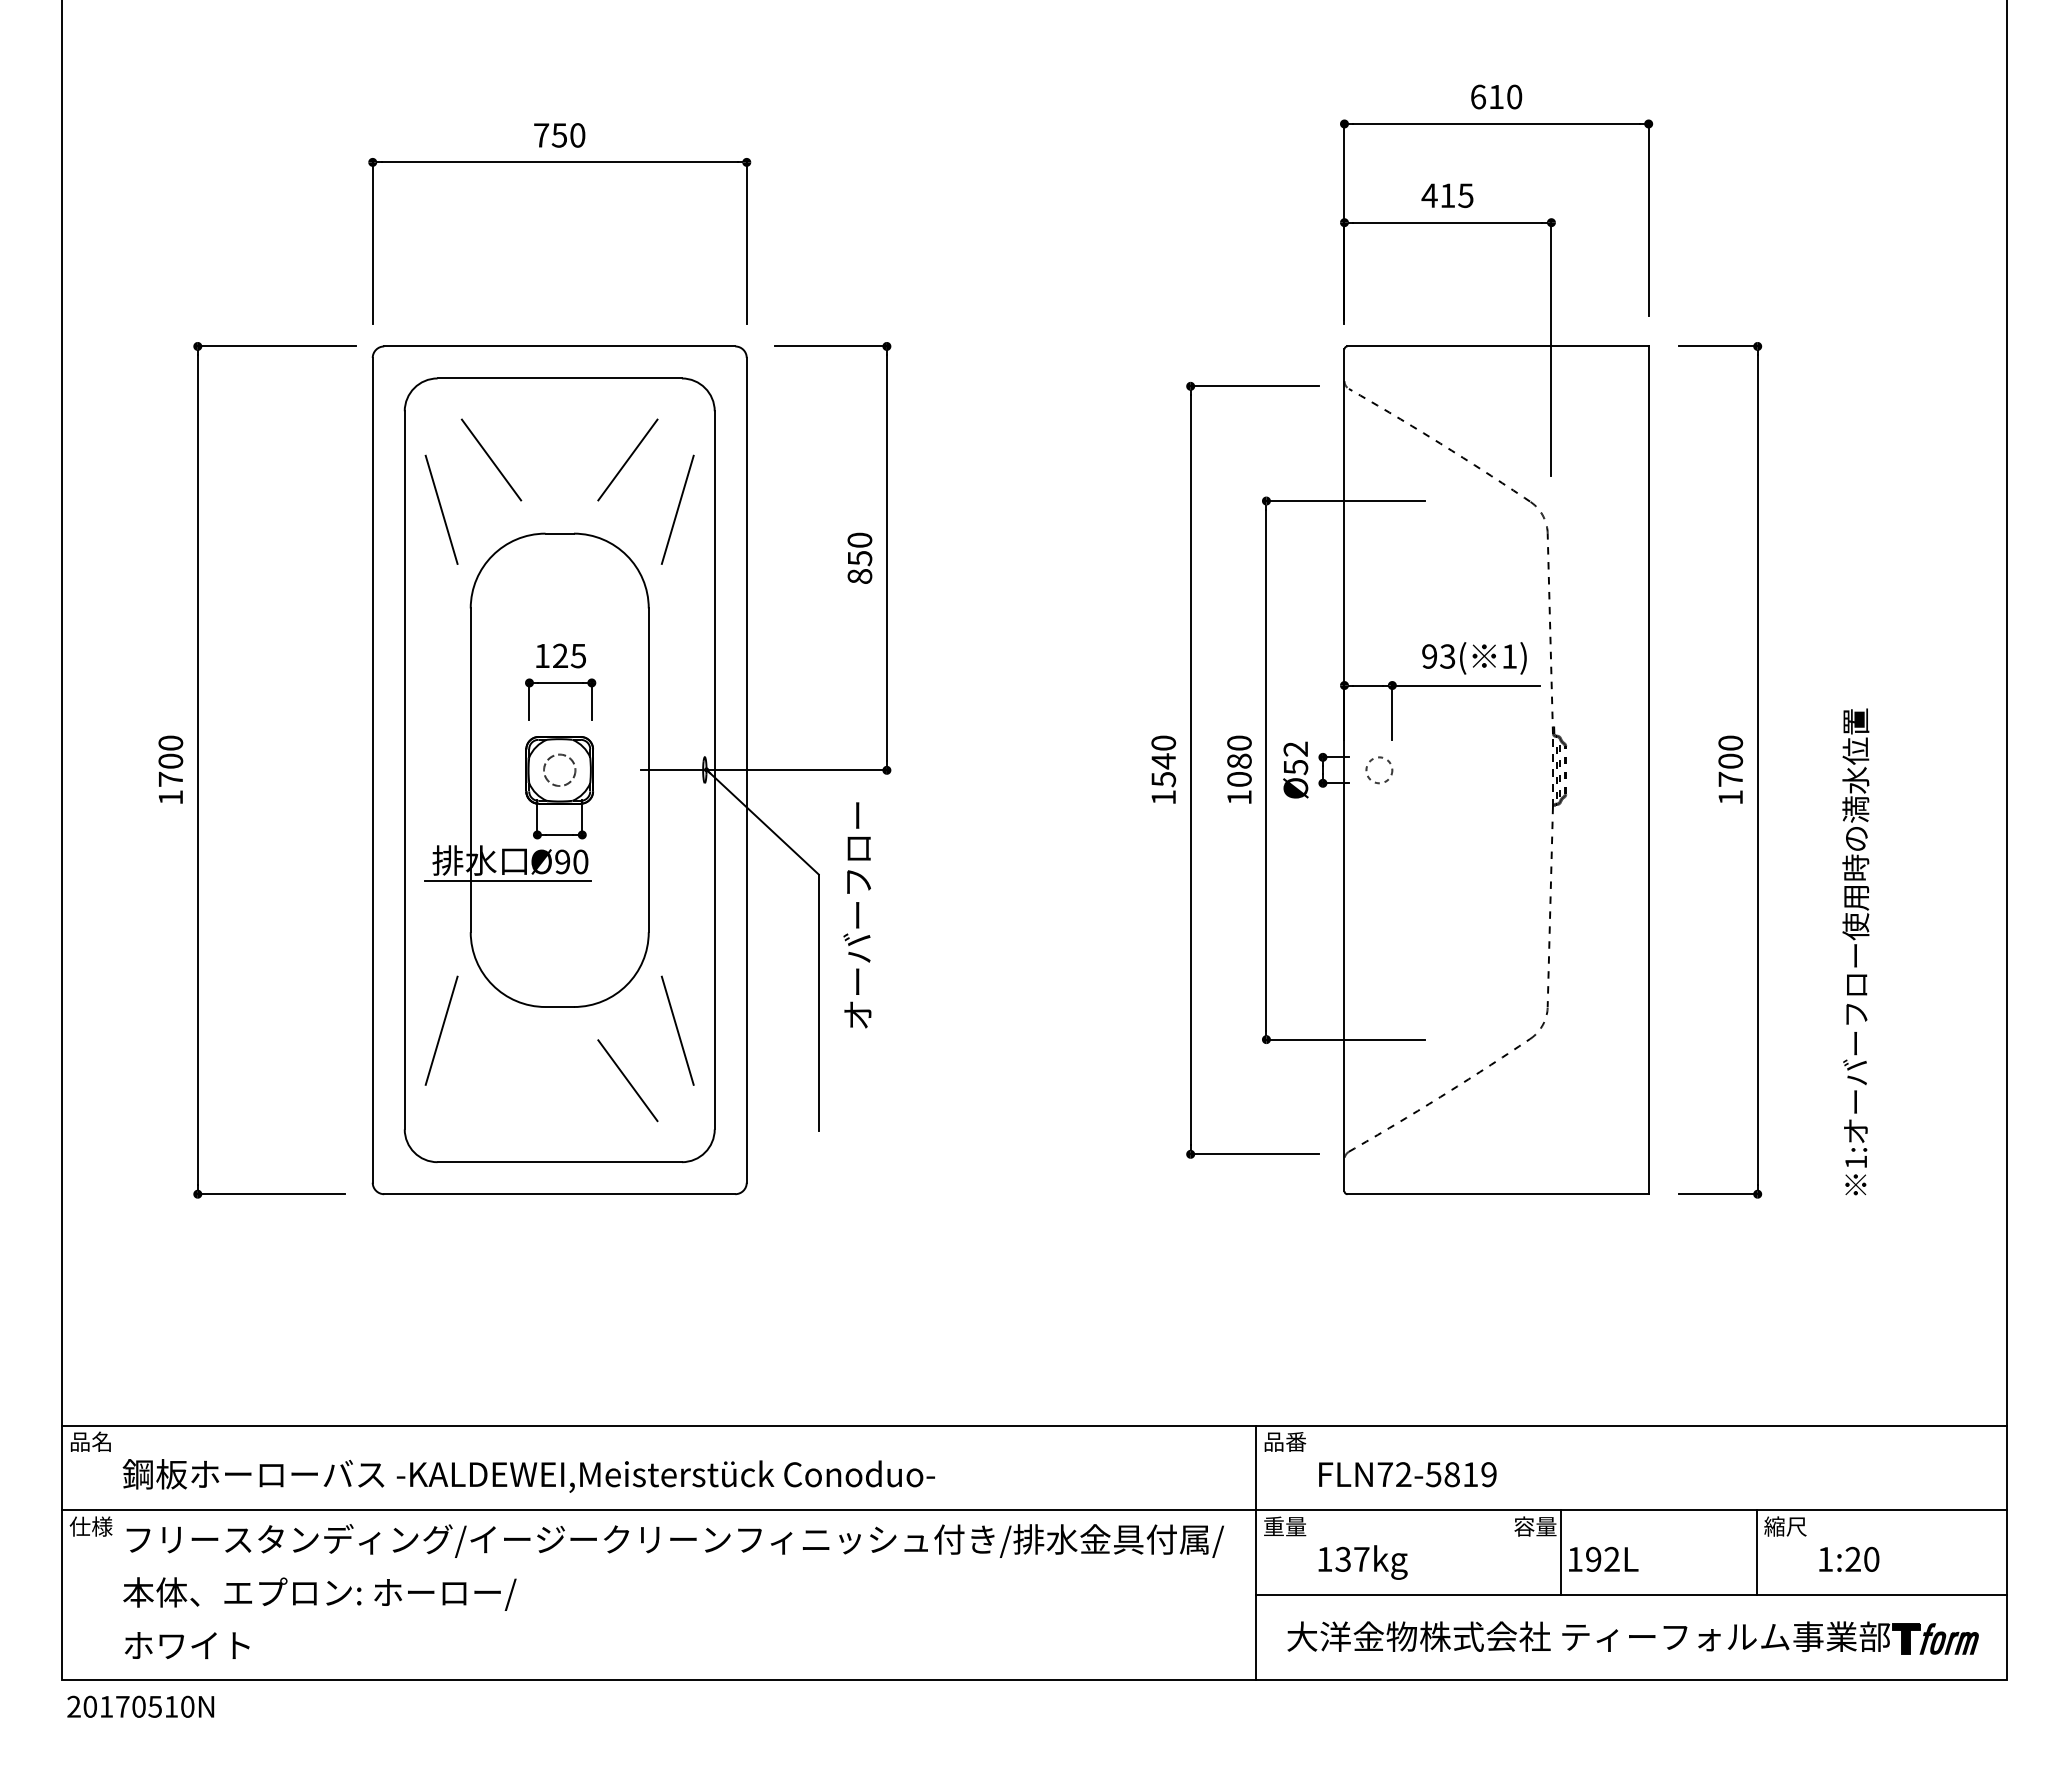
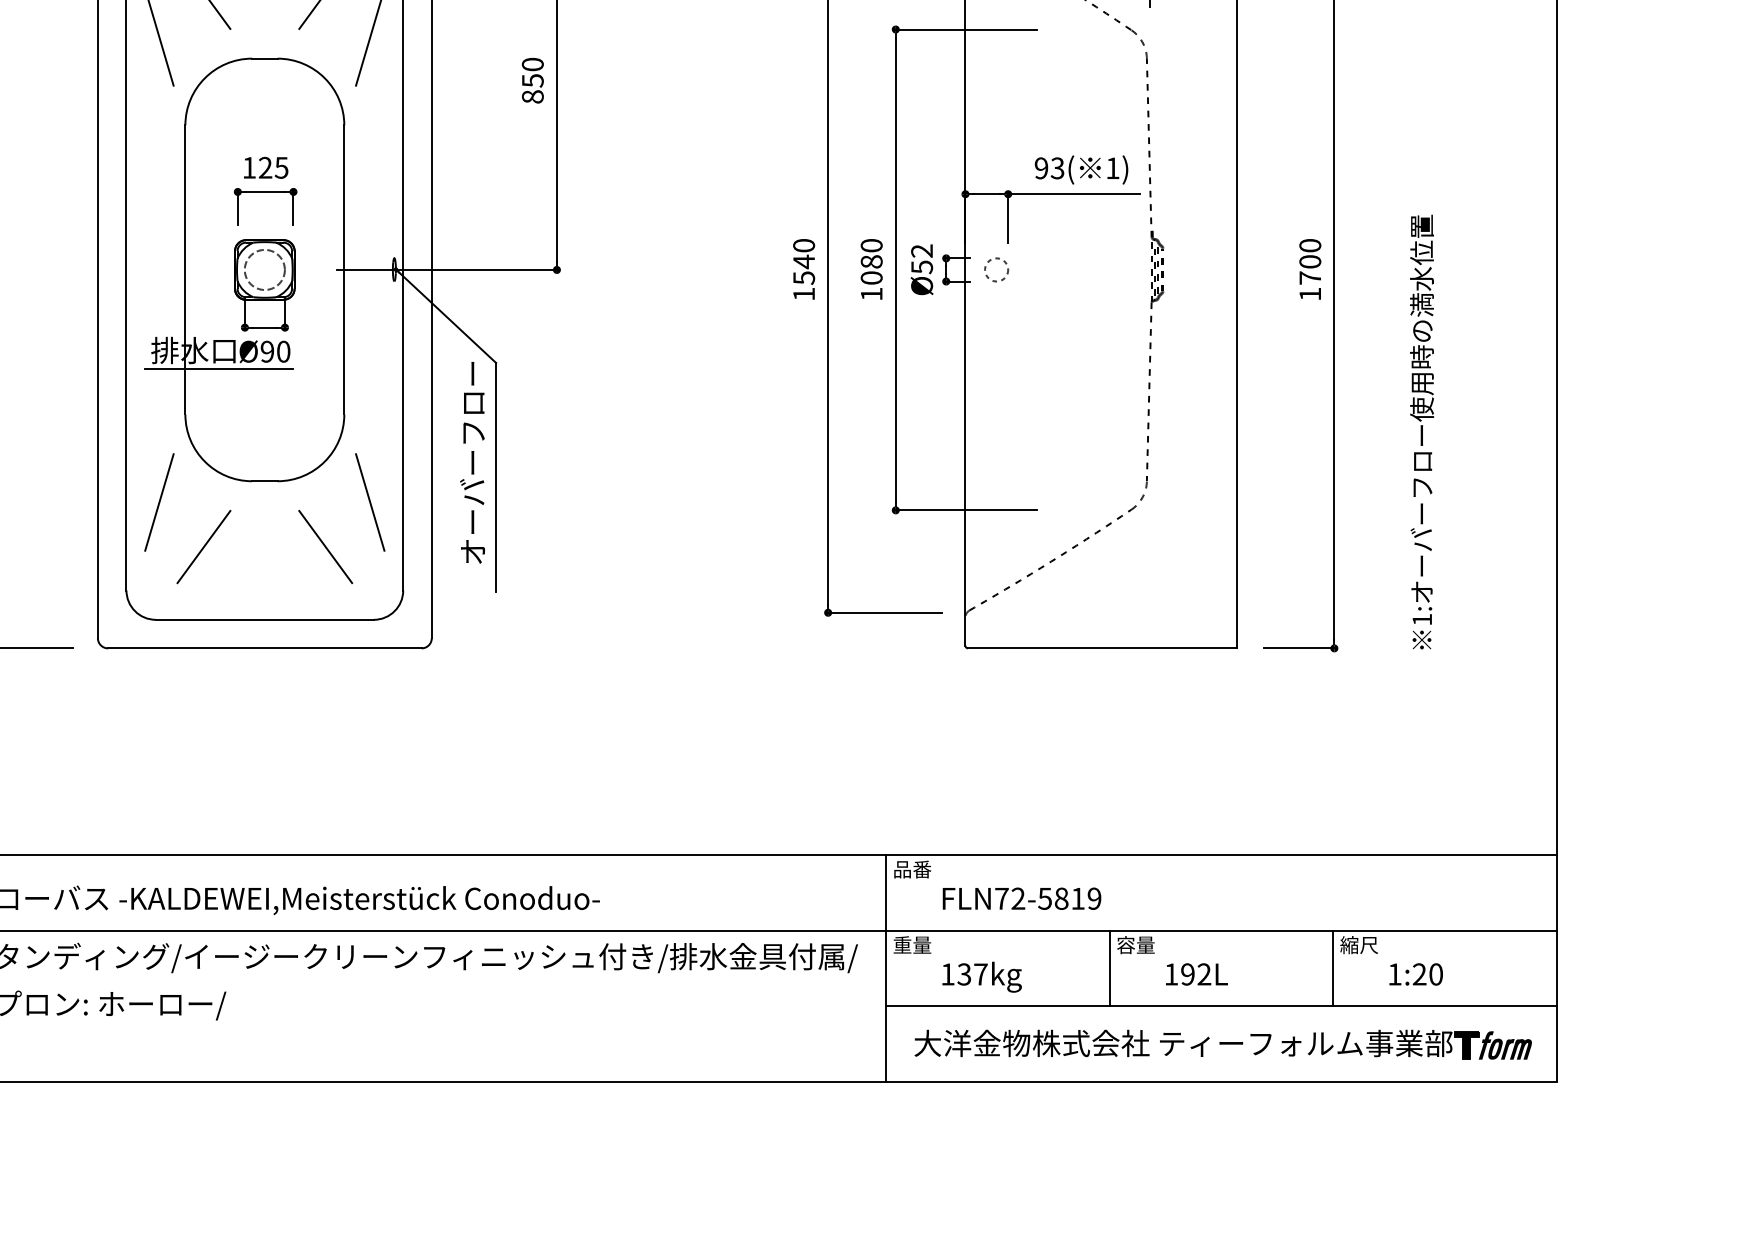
circle: (559, 769) -> (264, 269), size x1.43
text: (857, 915) -> (472, 462), moved
line: (491, 1080) -> (203, 546), added
line: (1561, 1552) -> (1110, 968), moved

